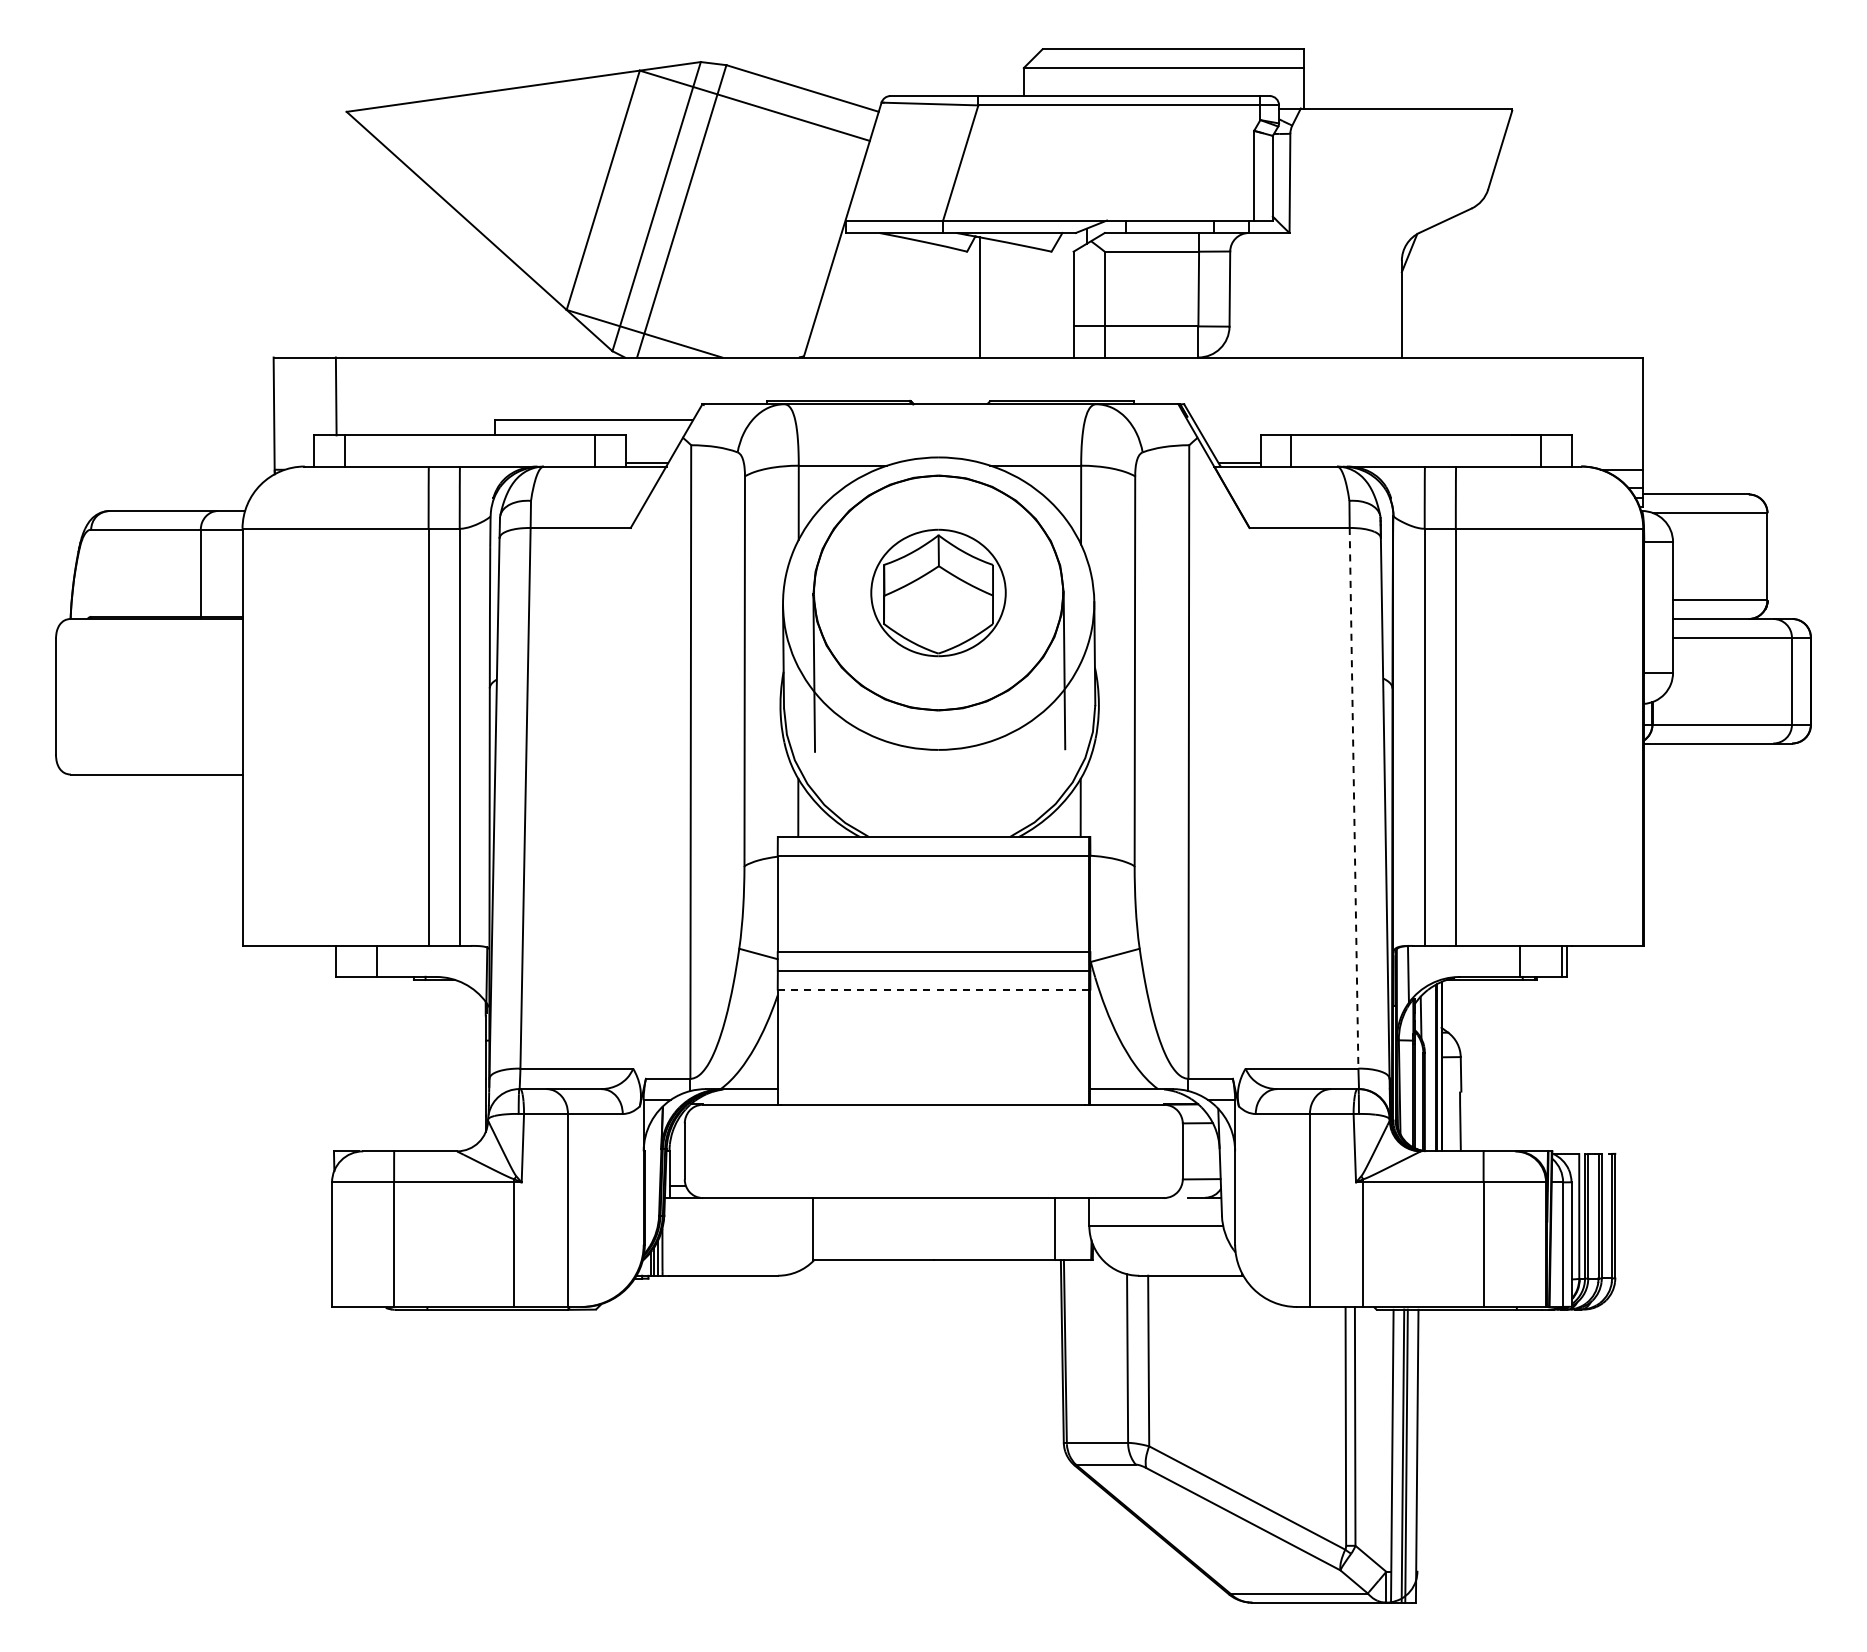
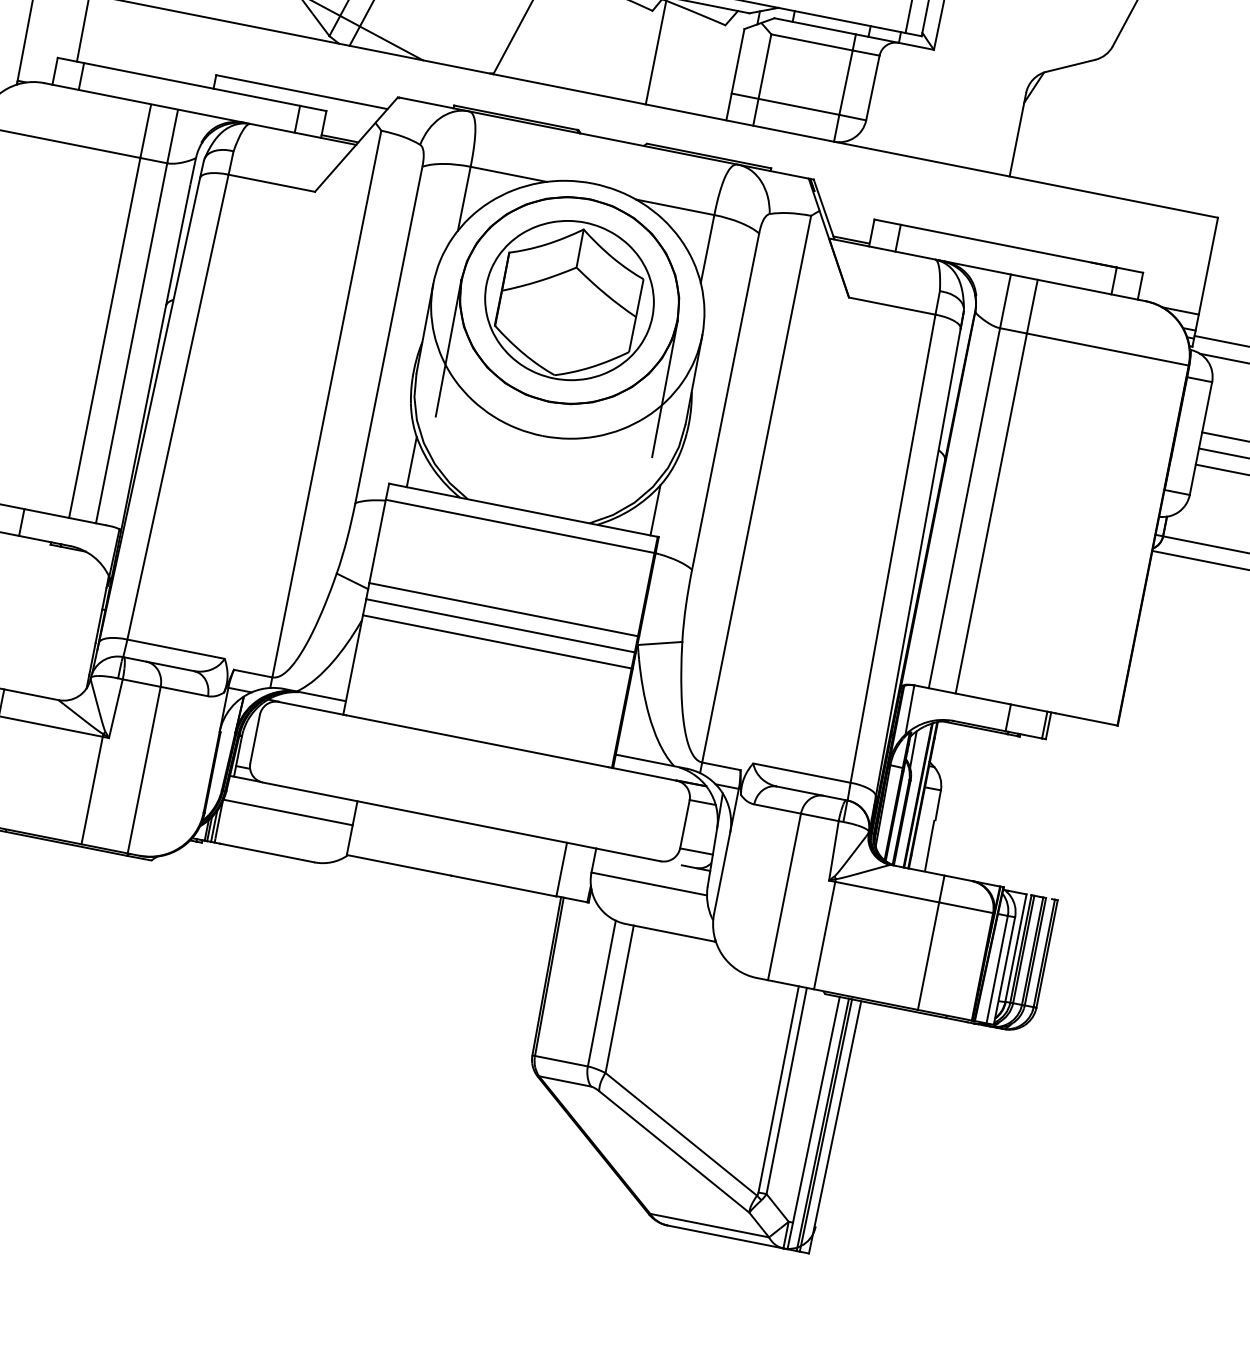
part: (938, 592) -> (569, 300), size x1.43
line: (1354, 798) -> (893, 548), dashed -> solid
line: (933, 989) -> (497, 641), dashed -> solid
line: (737, 1225) -> (287, 812), added

